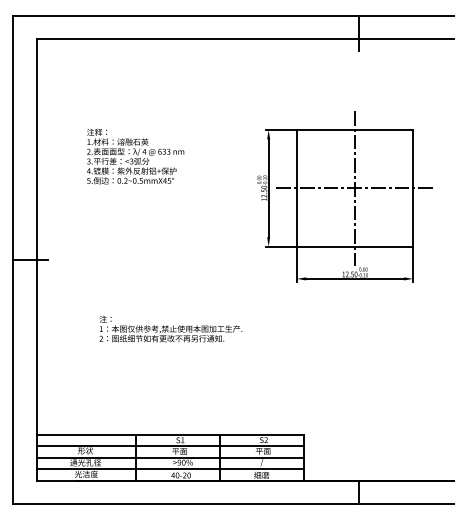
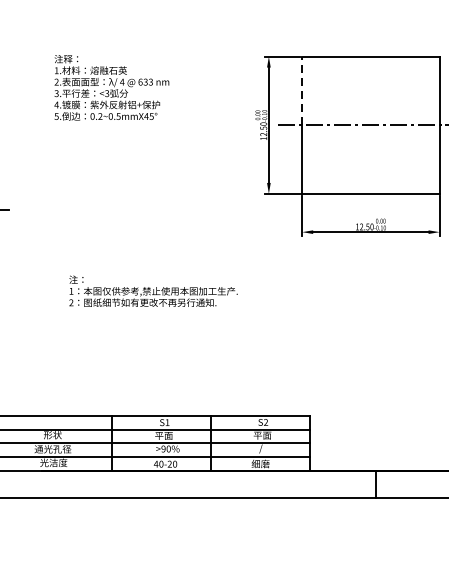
line: (296, 158) -> (301, 90), solid -> dashed
line: (355, 188) -> (371, 125), removed

